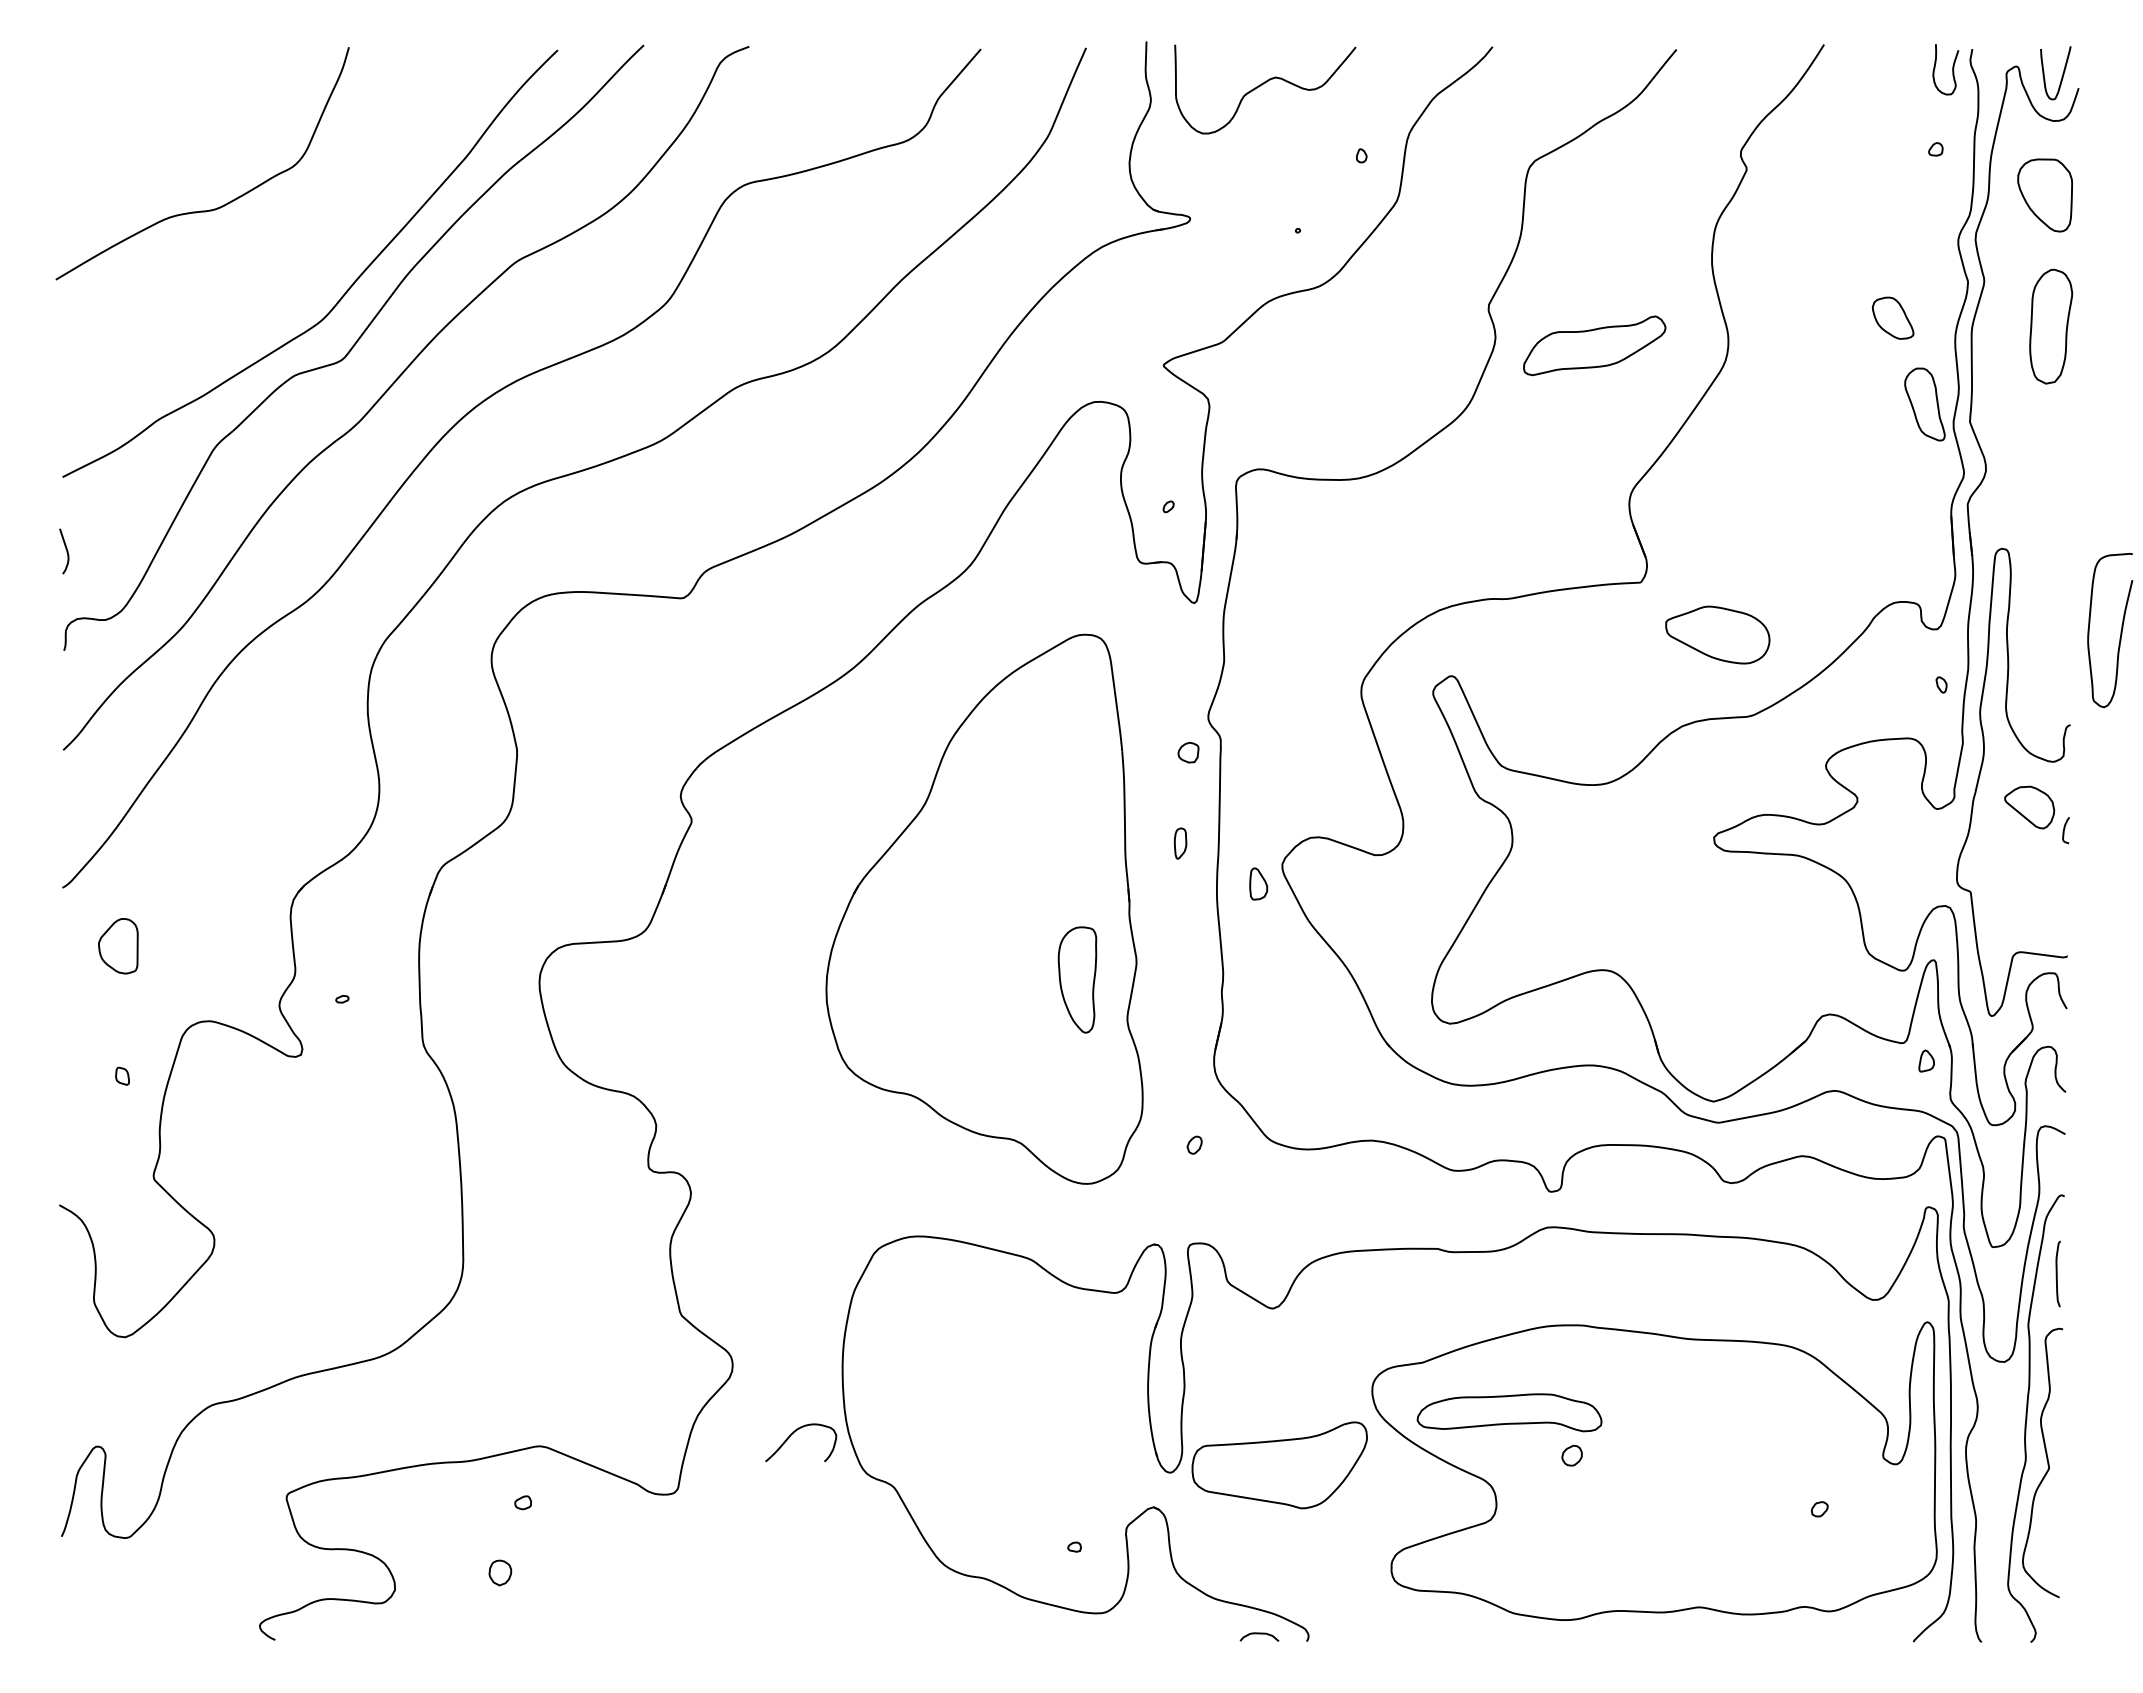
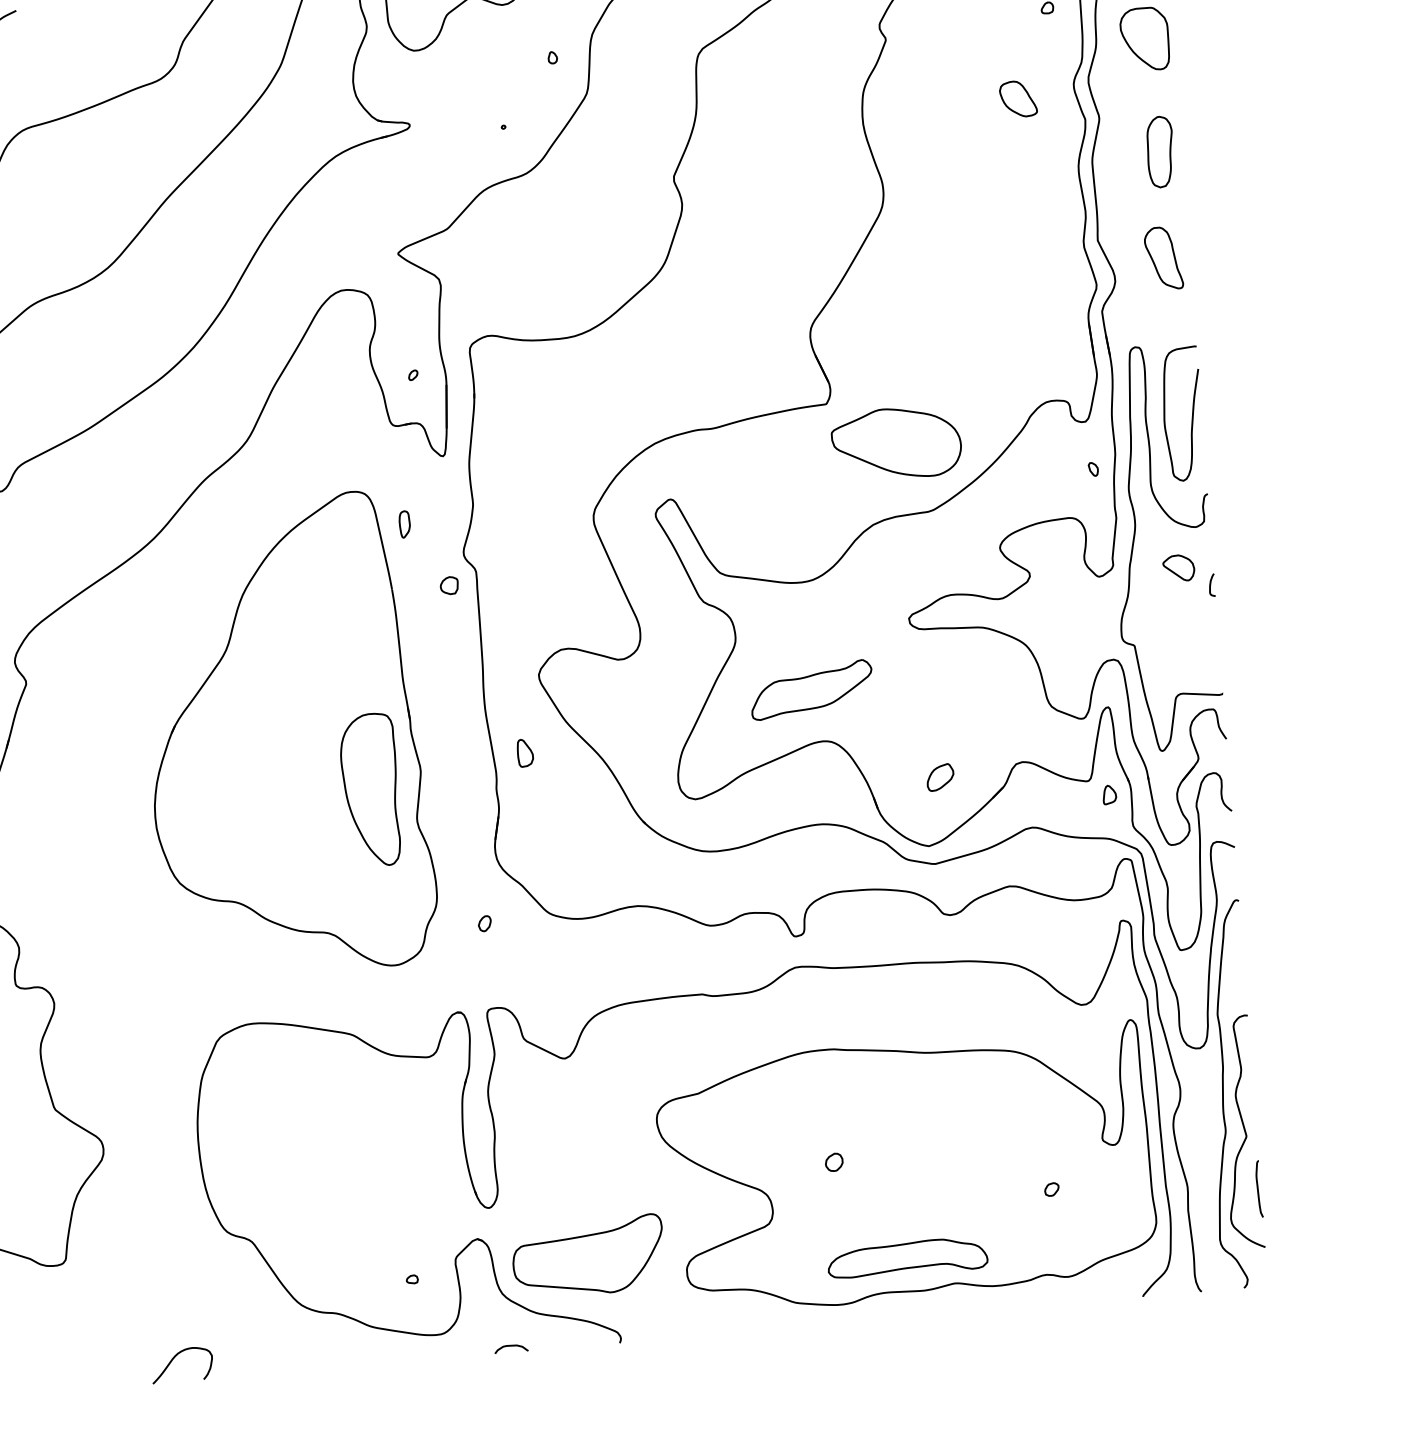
part: (1892, 317) -> (1017, 98), moved
part: (2051, 326) -> (1160, 151), size x0.71
part: (1594, 345) -> (811, 689), moved
part: (1924, 404) -> (1163, 258), moved
curve: (2120, 631) -> (1191, 414), moved
part: (1717, 634) -> (896, 443), size x1.43
part: (2029, 807) -> (1178, 568), size x0.71
part: (1180, 843) -> (404, 524), moved
part: (1258, 883) -> (525, 752), moved
part: (1077, 979) -> (371, 789), size x1.67
part: (1733, 1023) -> (940, 777), added
curve: (2057, 1273) -> (1258, 1188), moved
part: (1509, 1412) -> (907, 1258), moved
curve: (793, 1433) -> (174, 1357), moved
part: (1279, 1465) -> (588, 1257), moved
curve: (1259, 1634) -> (511, 1346), moved

